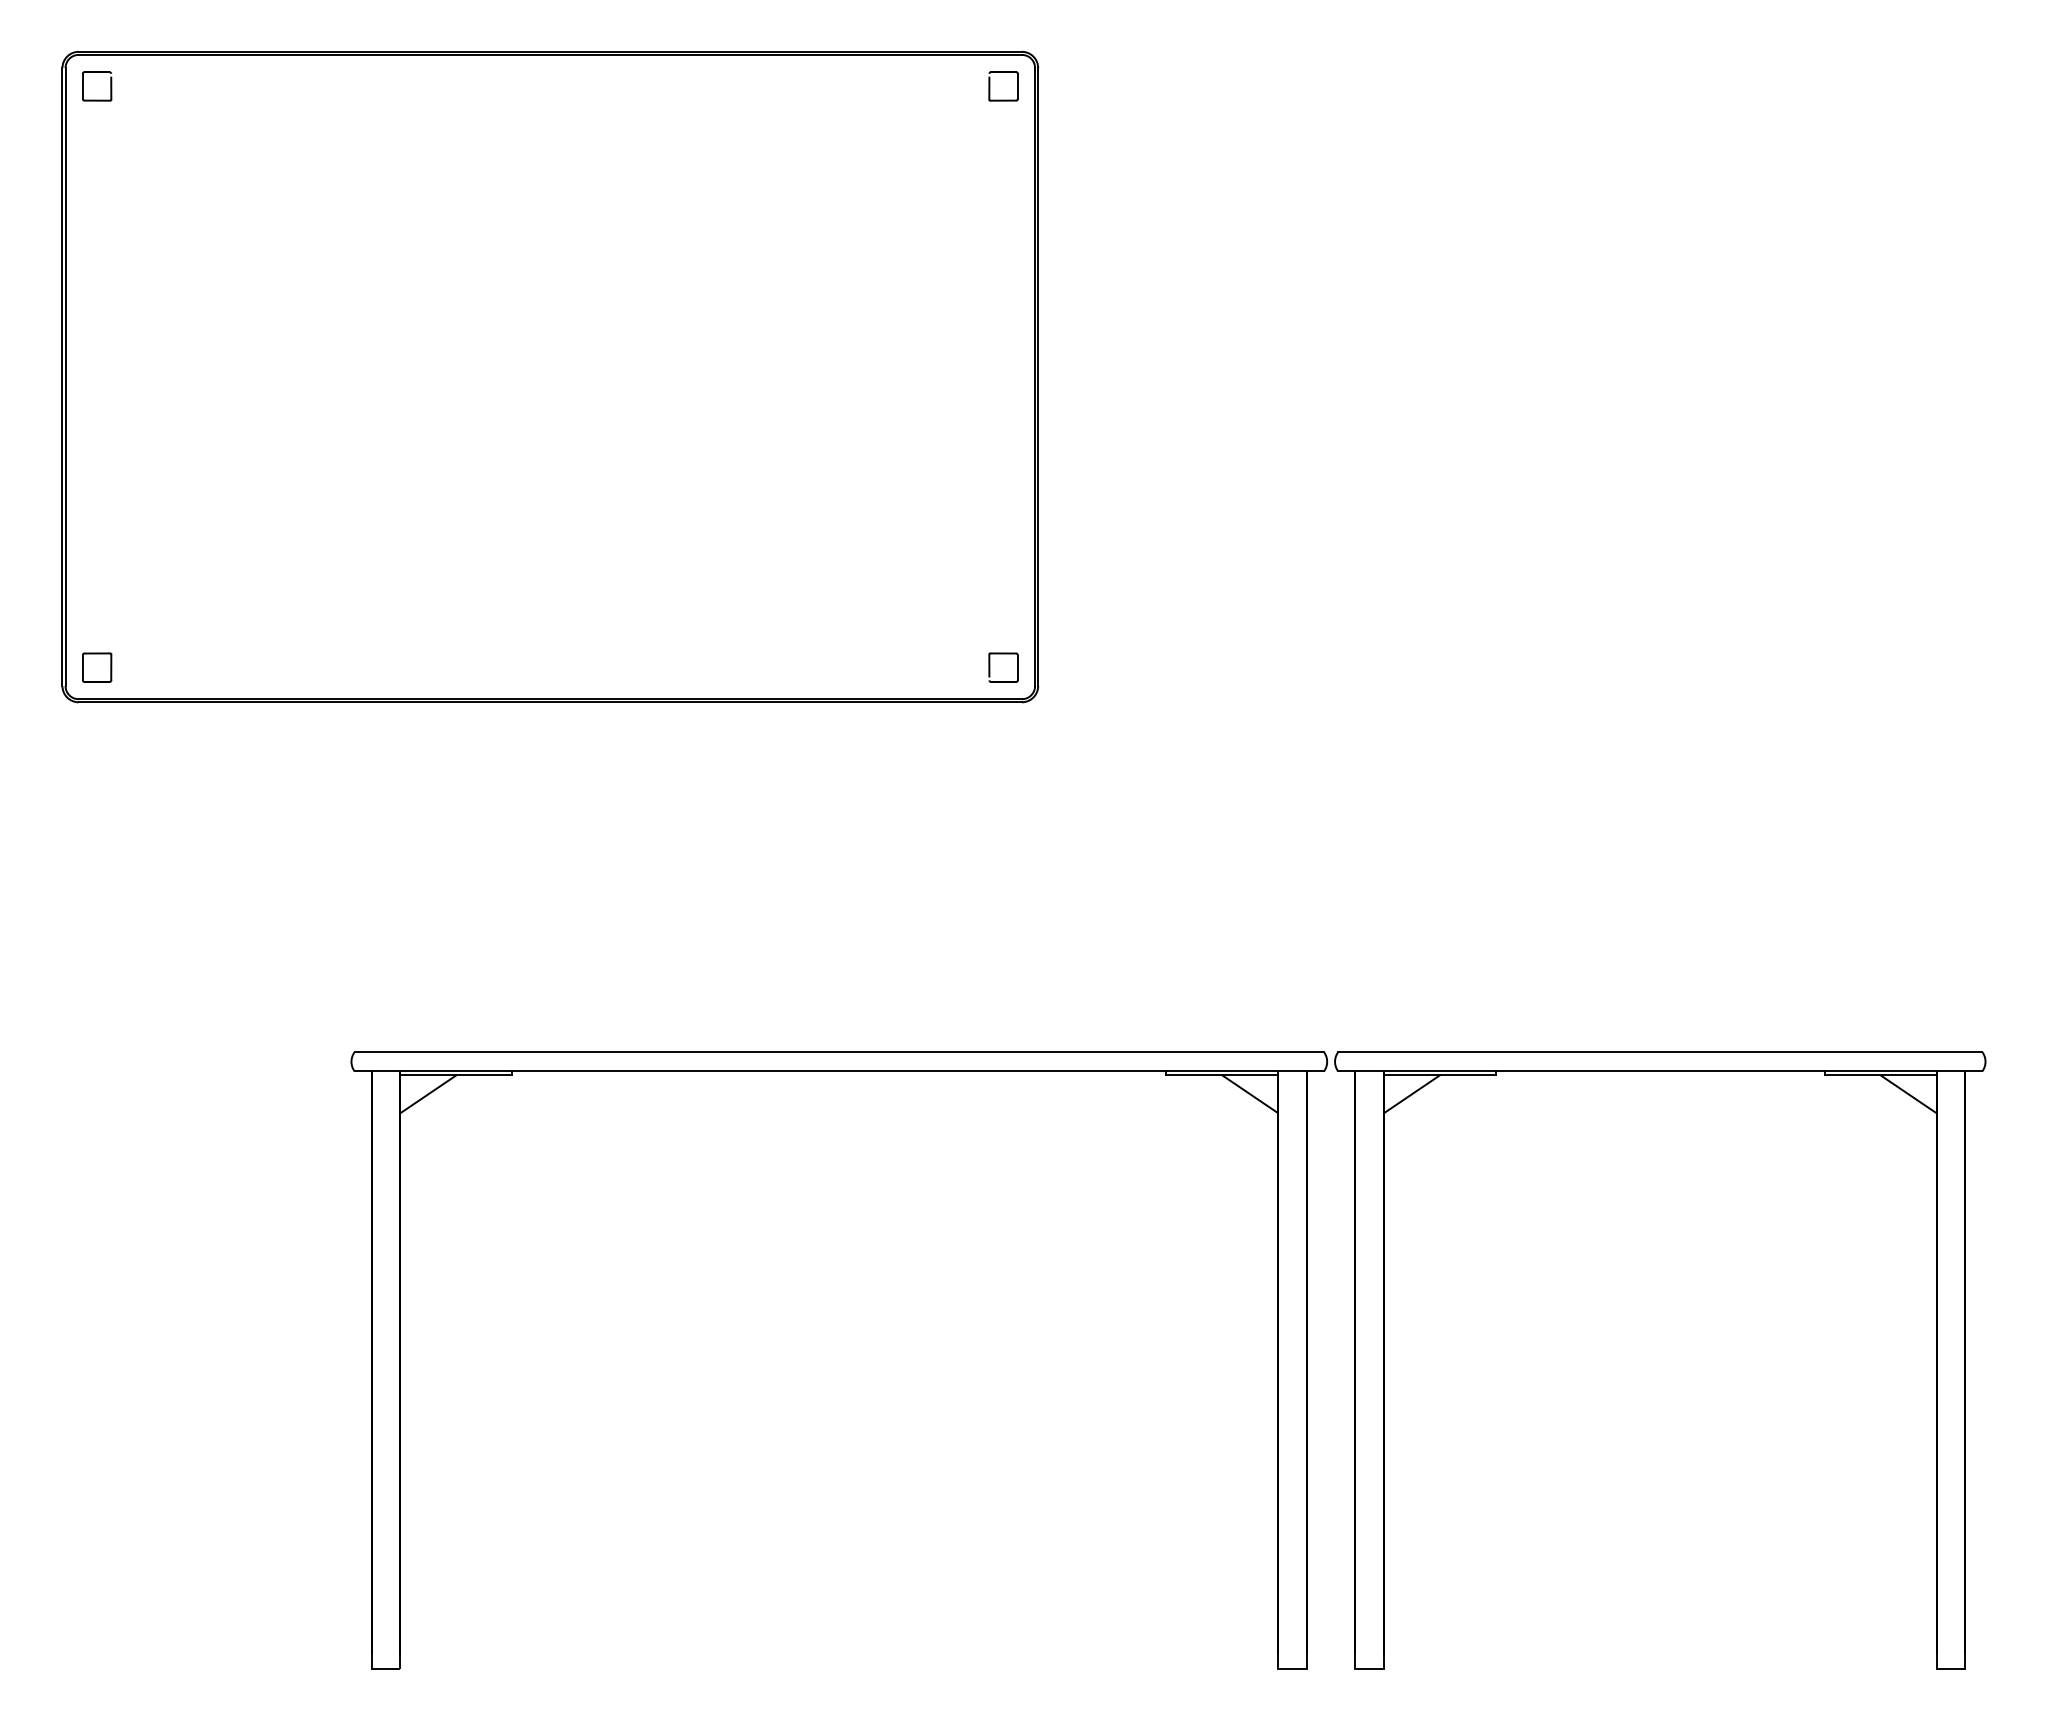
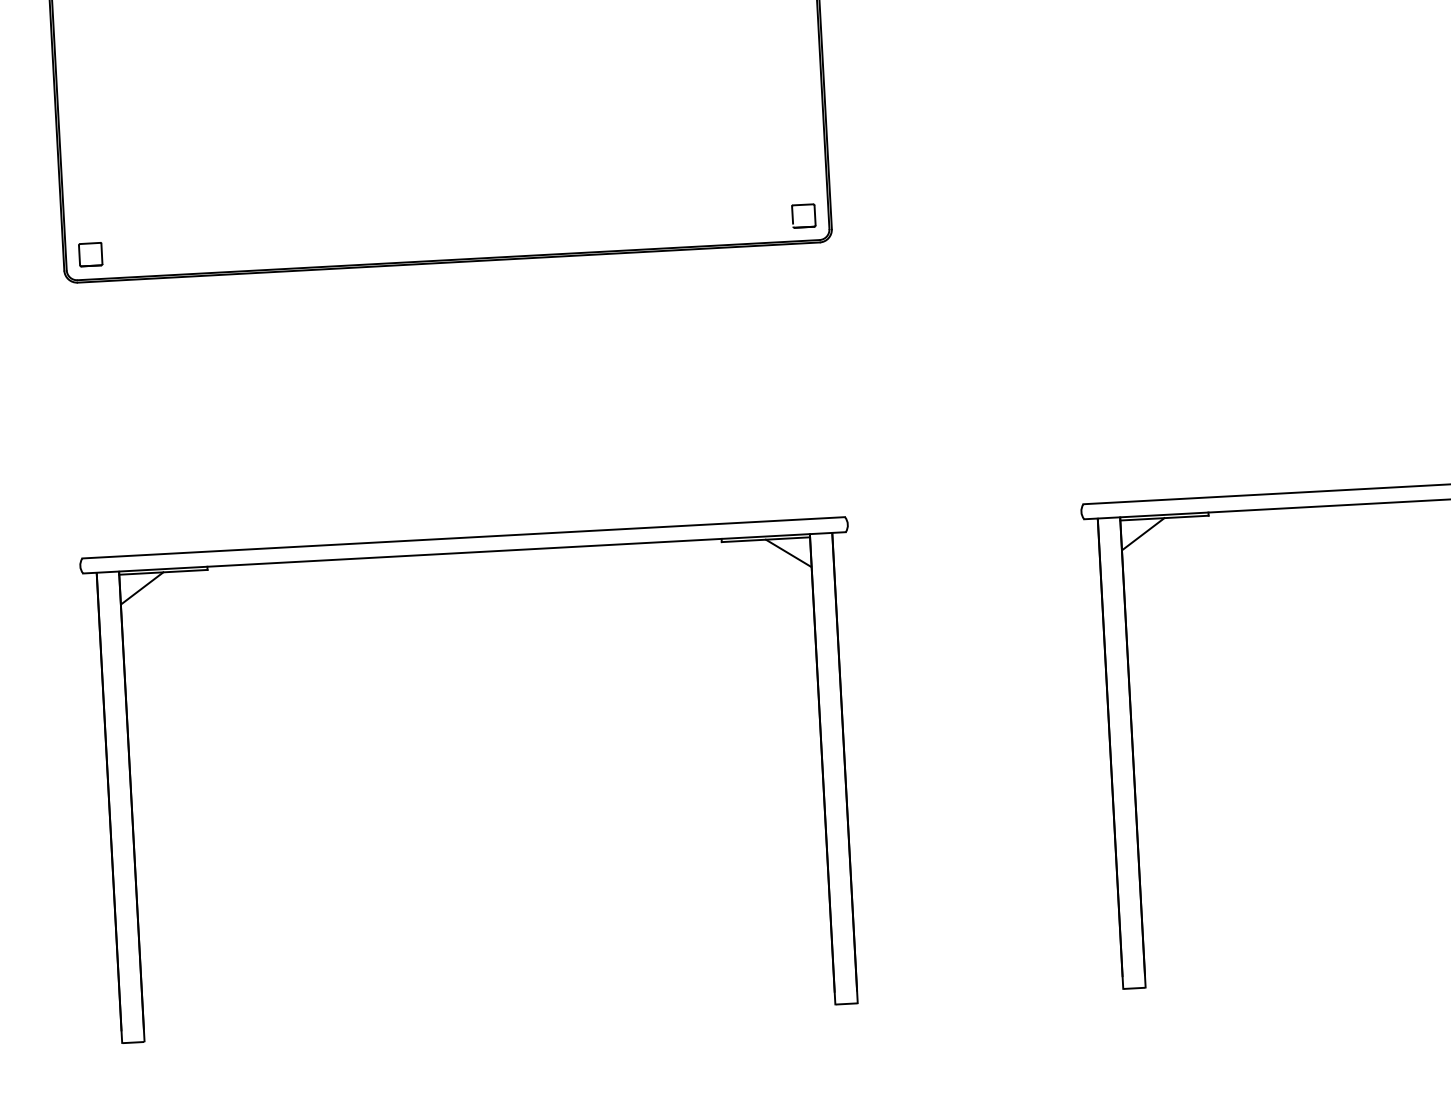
part: (839, 1071) -> (464, 552), moved

